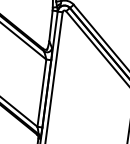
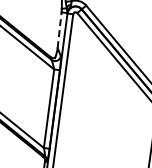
line: (50, 26) -> (59, 30), solid -> dashed

